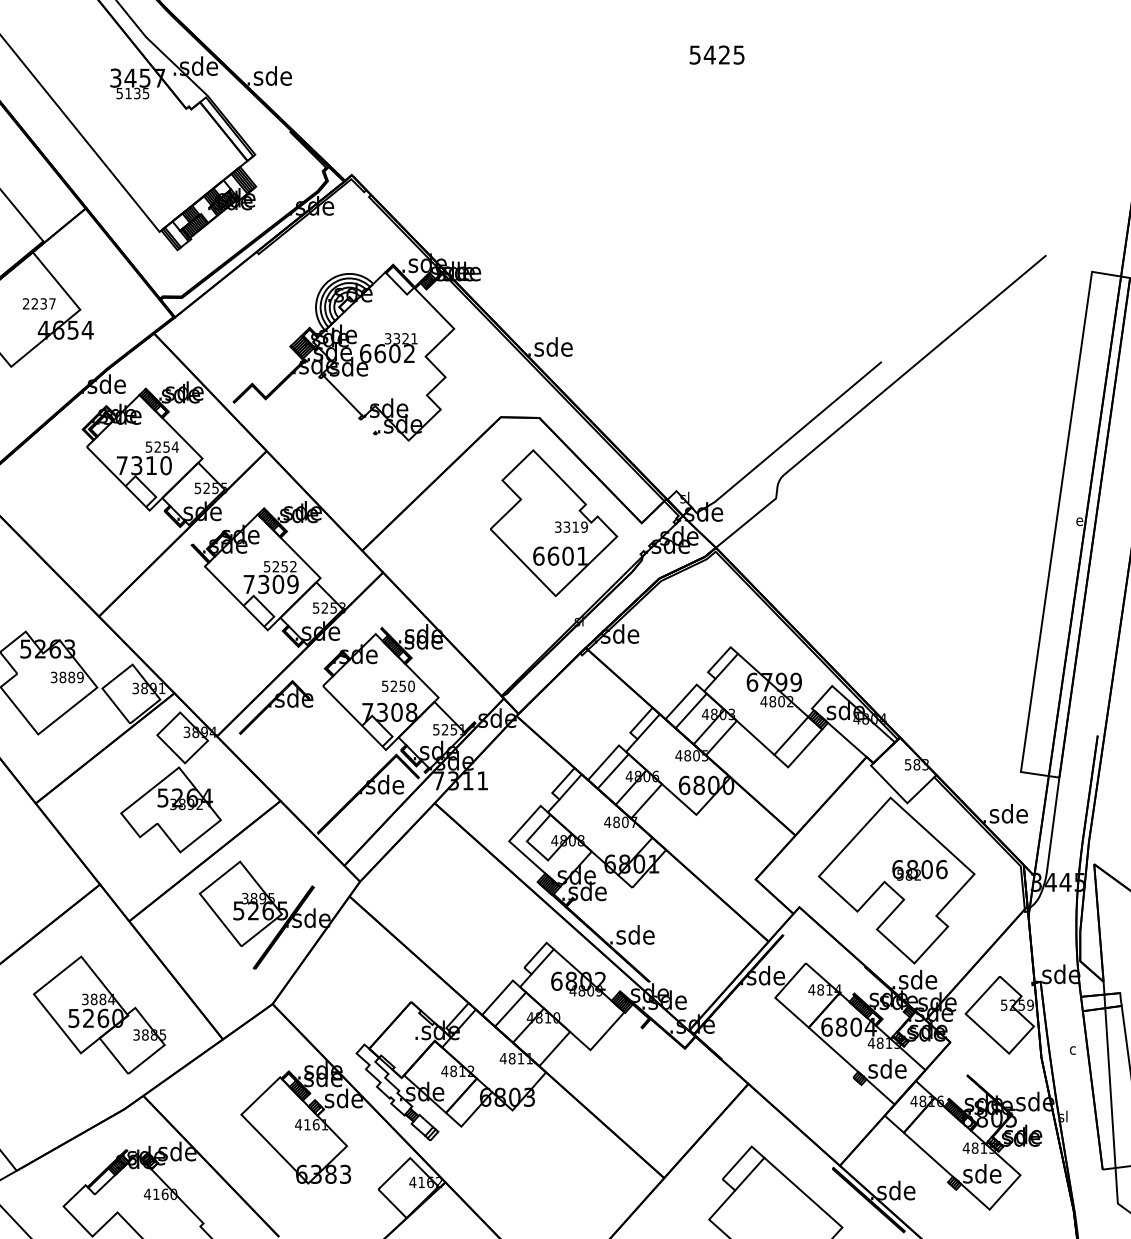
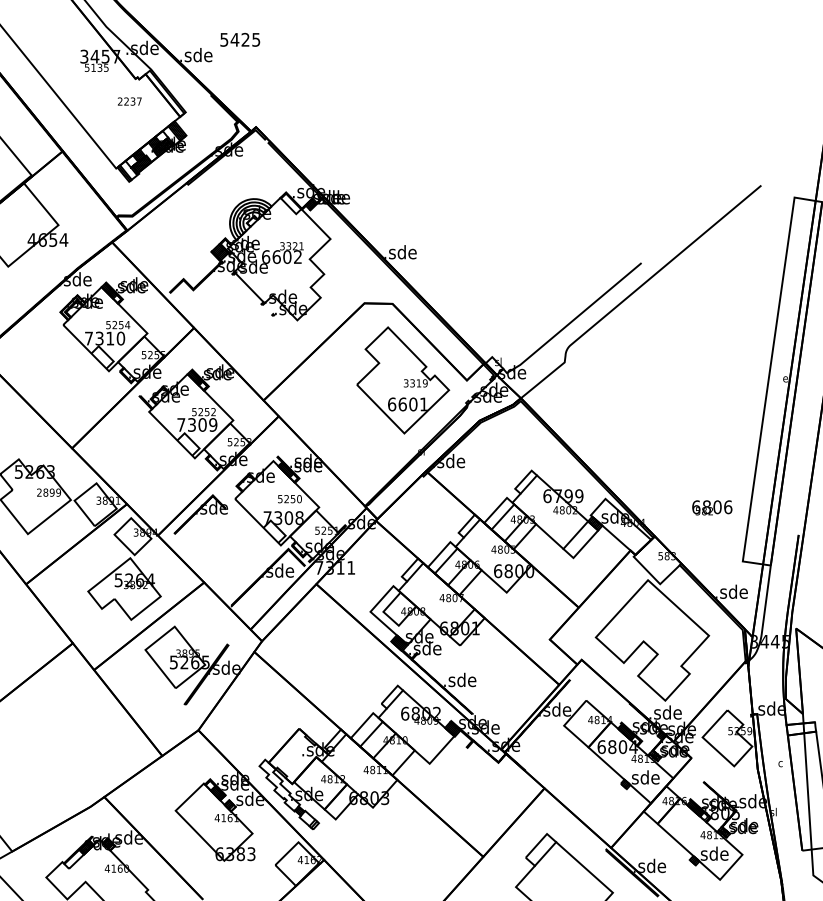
text: (716, 54) -> (239, 39), moved
text: (38, 303) -> (129, 101), moved
text: (62, 677) -> (45, 492), 3889 -> 2899
text: (919, 870) -> (711, 507), moved
part: (99, 1014) -> (72, 737), removed

